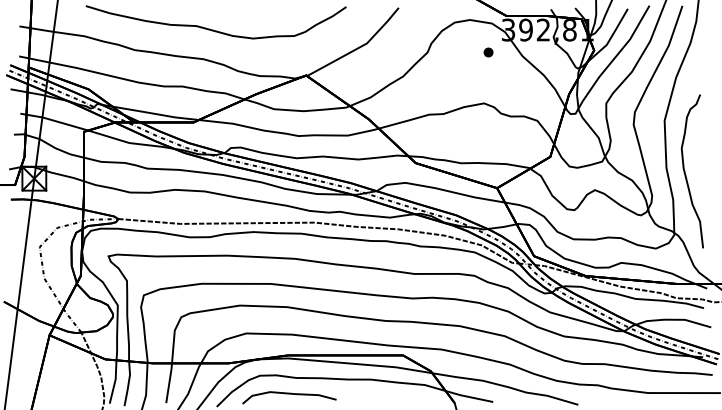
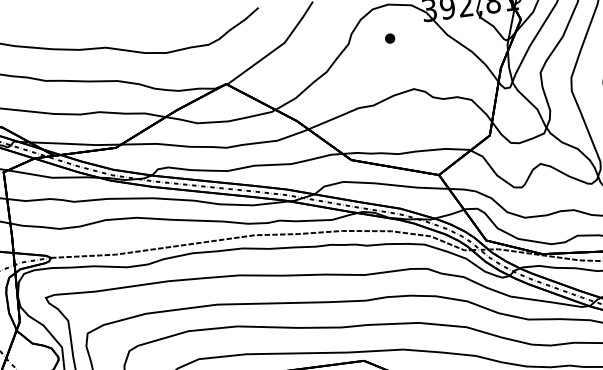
part: (488, 52) -> (390, 38), moved

